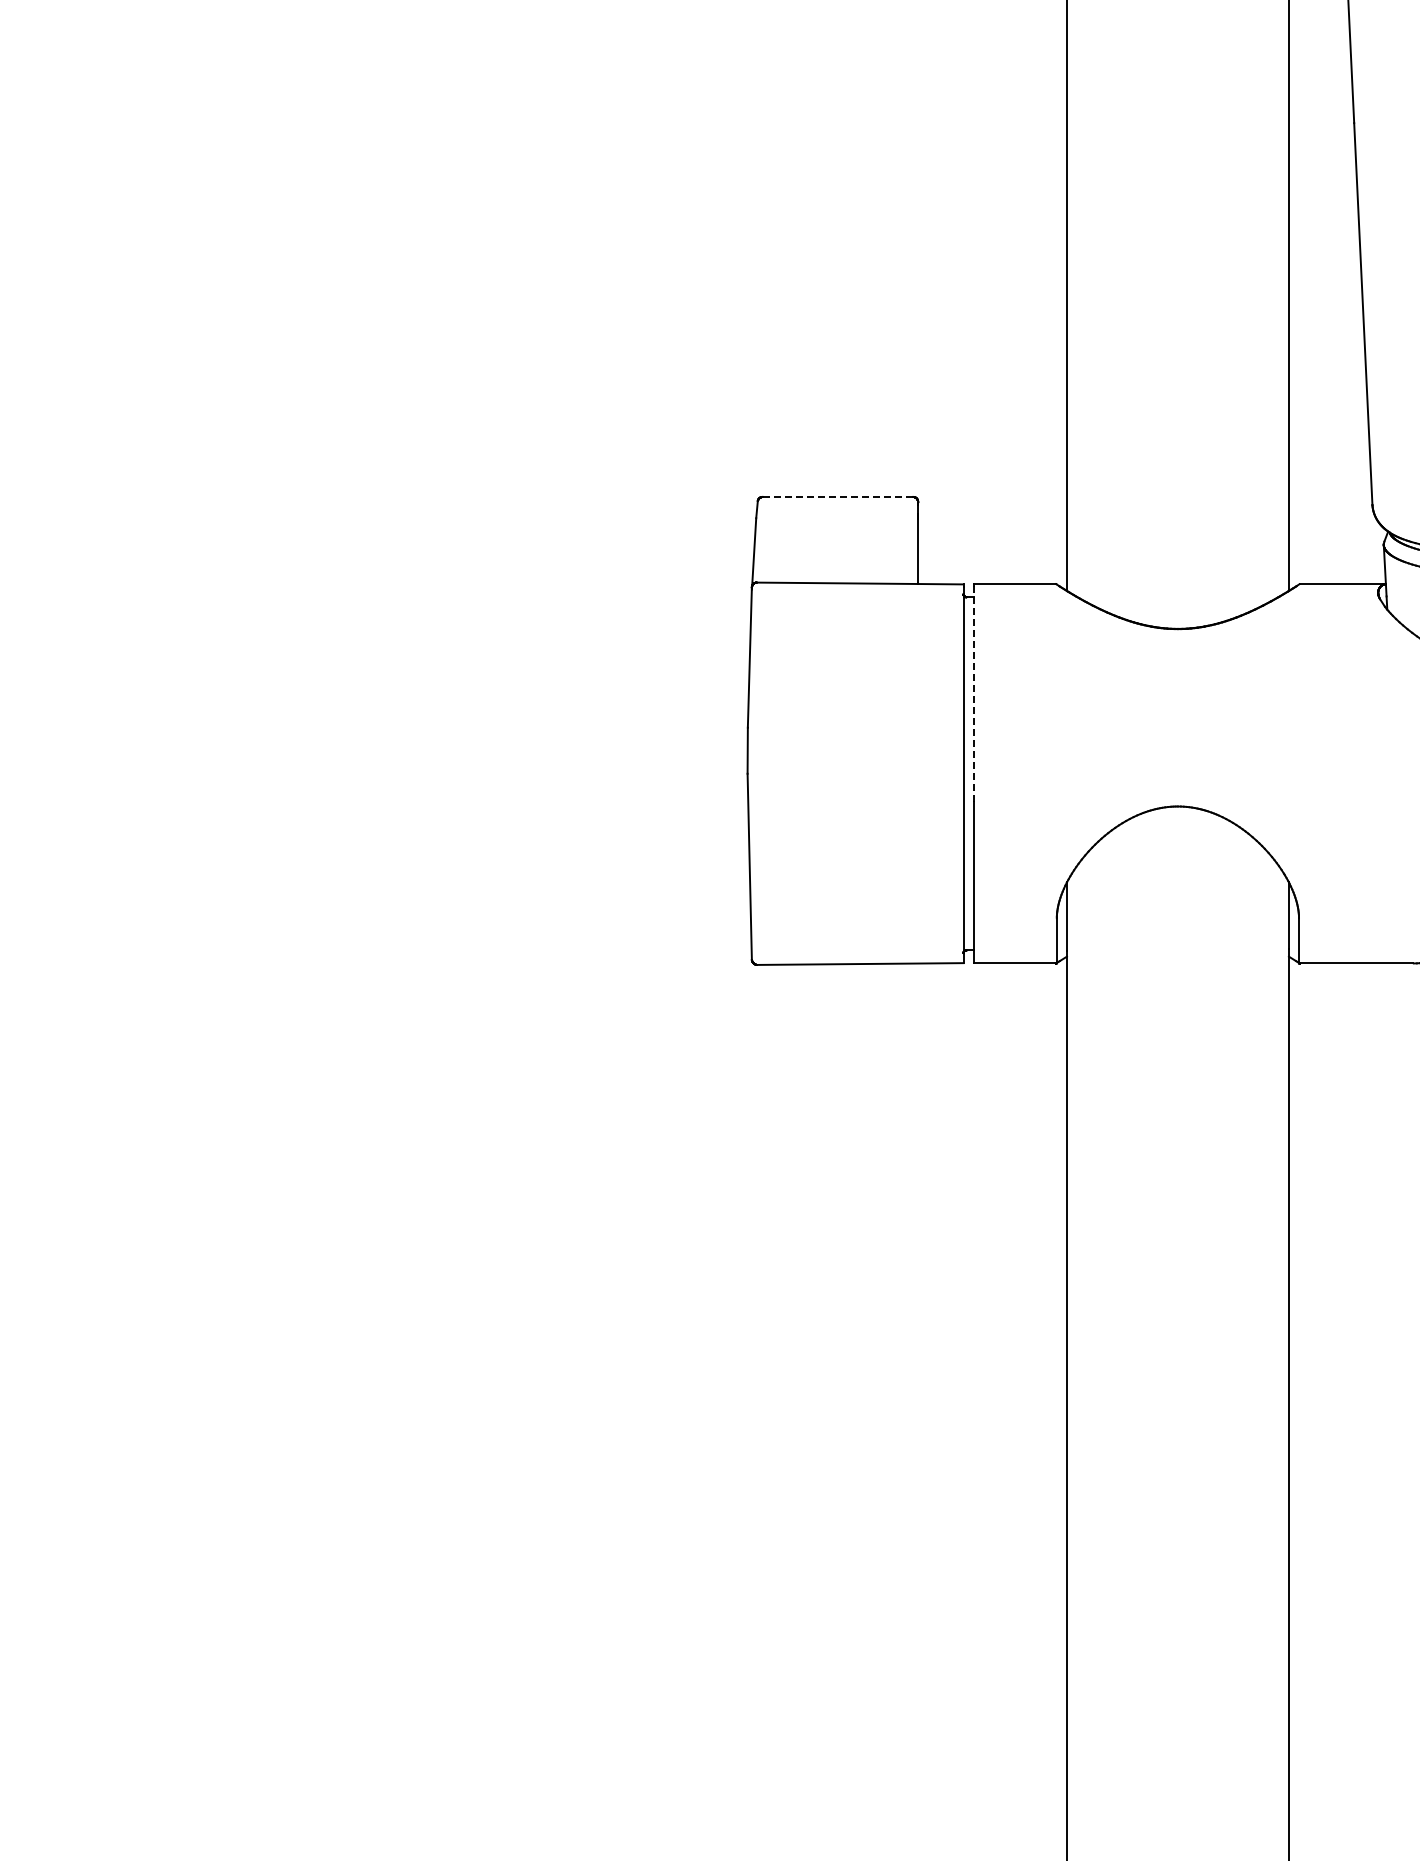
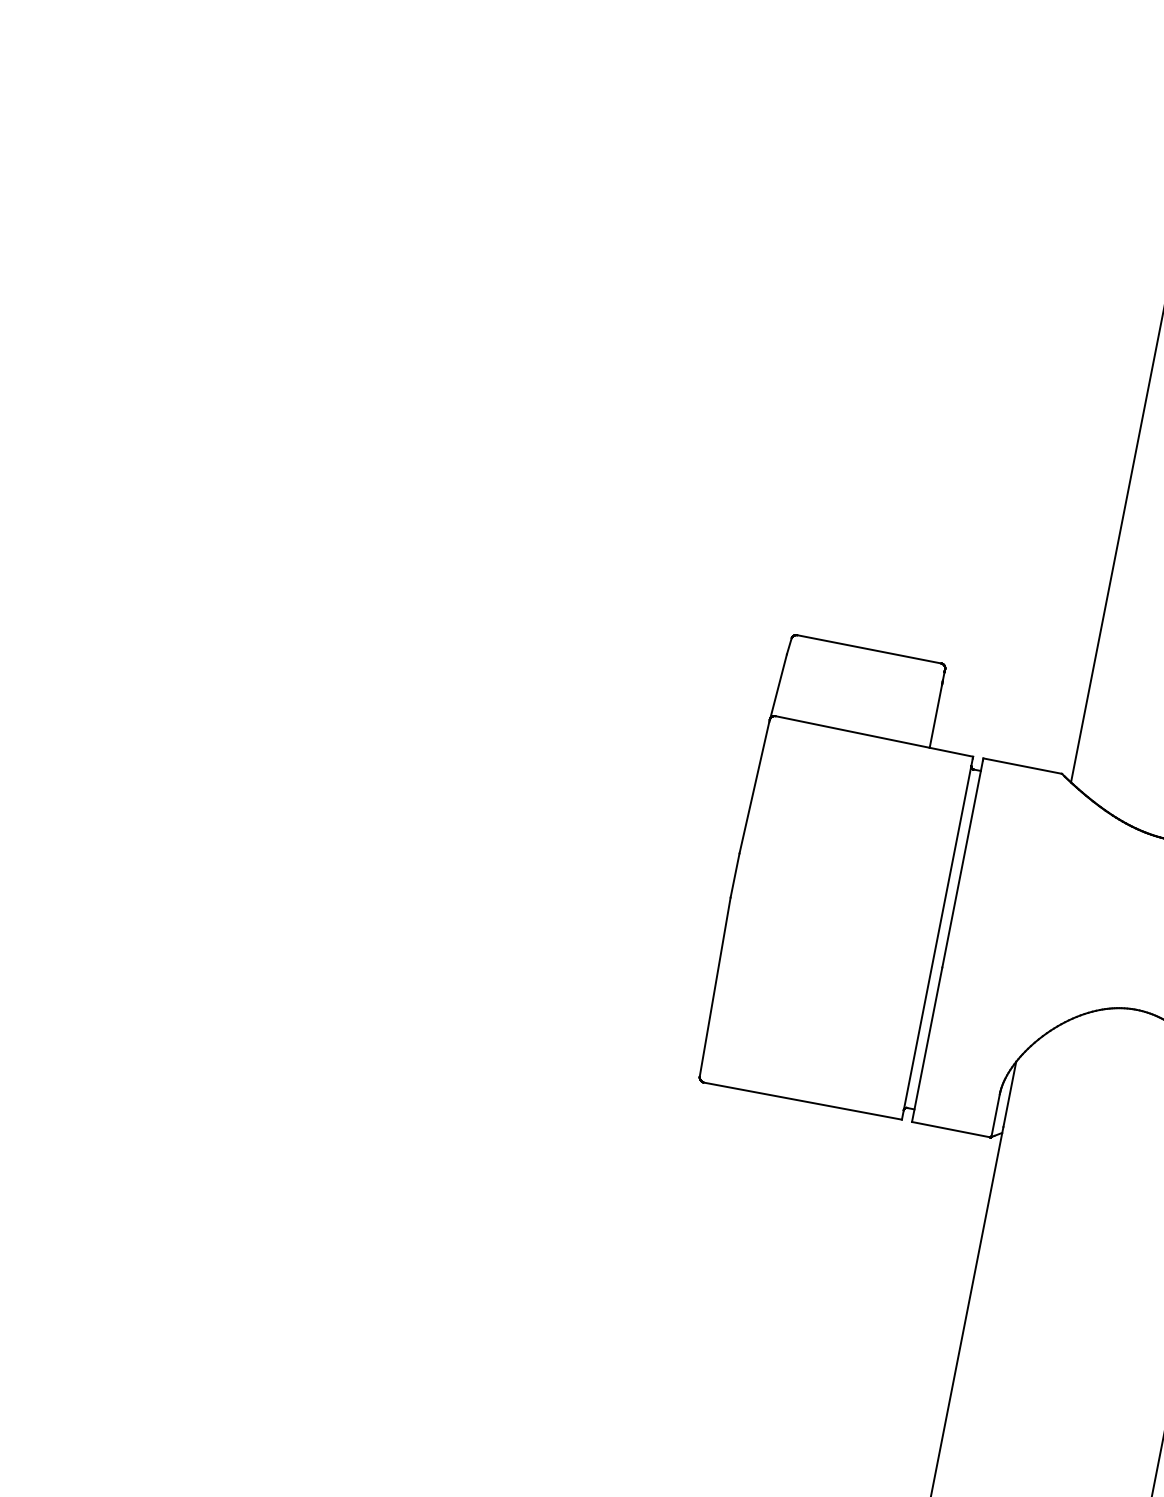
line: (838, 496) -> (869, 648), dashed -> solid
line: (974, 693) -> (963, 863), dashed -> solid

